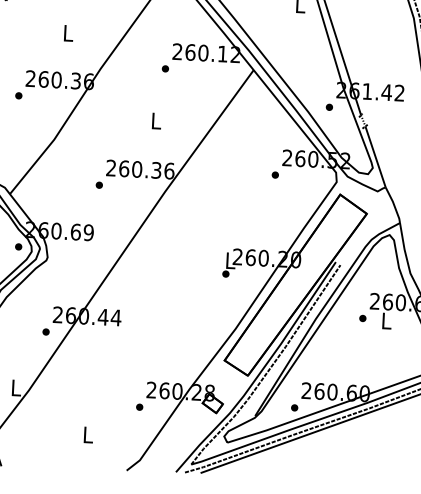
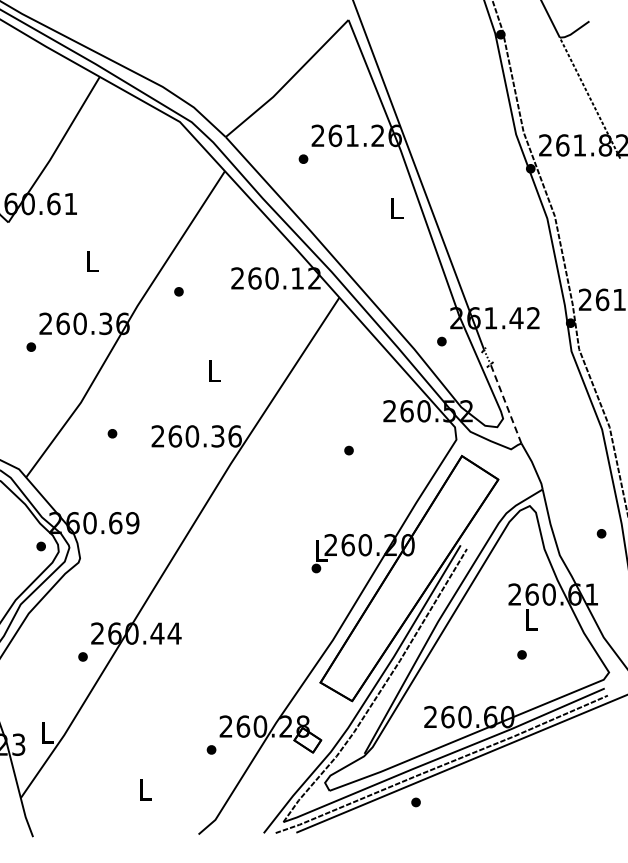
part: (165, 68) -> (178, 291), moved
line: (375, 156) -> (505, 403), solid -> dashed
part: (274, 175) -> (348, 450), moved
part: (99, 185) -> (112, 433), moved
part: (362, 318) -> (521, 654), moved
part: (294, 407) -> (415, 802), moved

